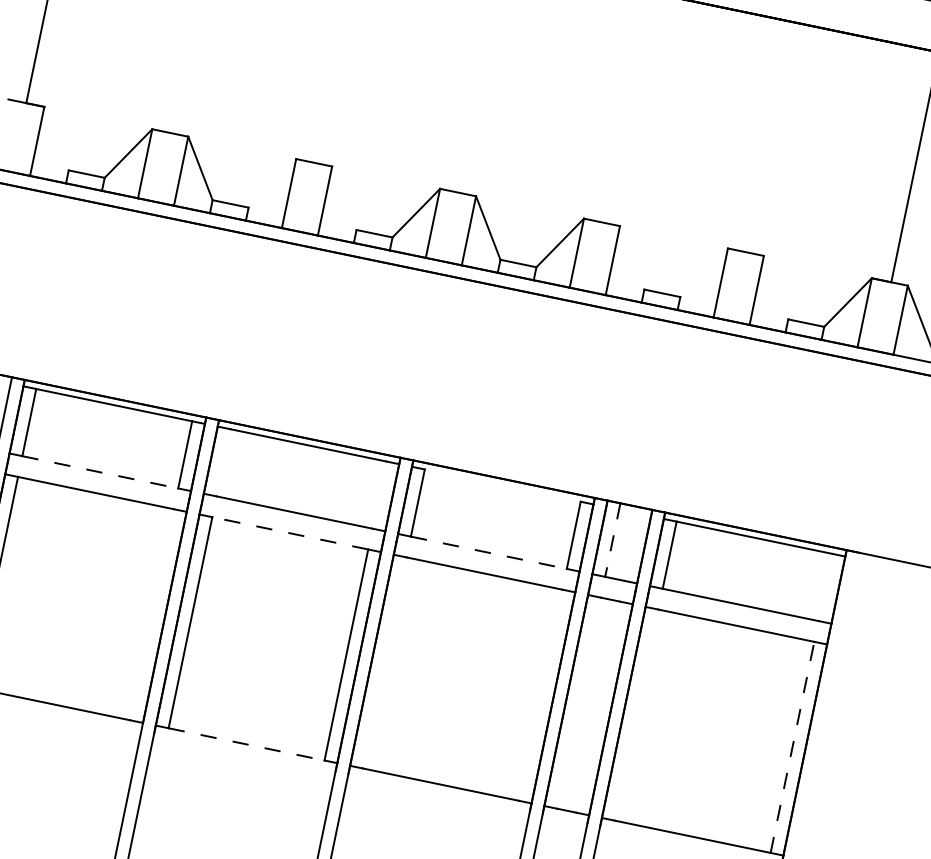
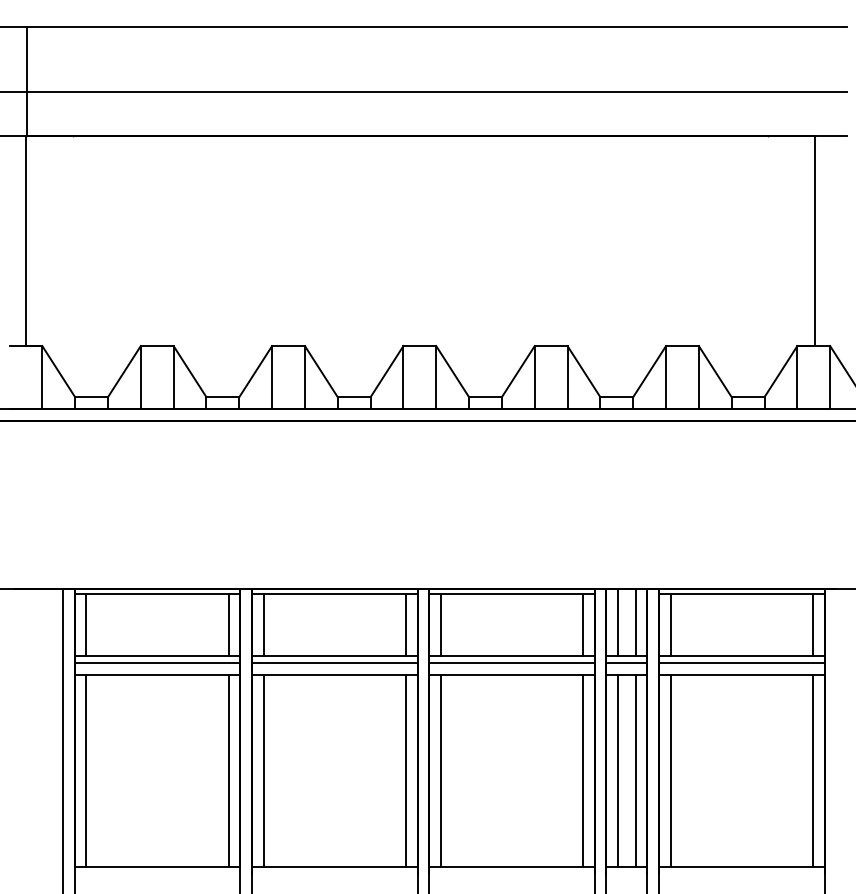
line: (56, 138) -> (58, 371), added
line: (272, 183) -> (255, 371), added
line: (343, 197) -> (320, 371), added
line: (631, 257) -> (583, 371), added
line: (704, 272) -> (649, 371), added
line: (775, 287) -> (714, 371), added
line: (223, 462) -> (263, 624), added
line: (100, 472) -> (157, 655), dashed -> solid
line: (98, 479) -> (157, 662), added
line: (502, 485) -> (511, 594), added
line: (379, 494) -> (405, 624), added
line: (292, 520) -> (334, 662), added
line: (290, 533) -> (334, 674), dashed -> solid
line: (613, 540) -> (618, 622), dashed -> solid
line: (631, 543) -> (635, 621), added
line: (489, 552) -> (512, 655), dashed -> solid
line: (486, 560) -> (511, 662), added
line: (612, 586) -> (626, 662), added
line: (825, 586) -> (812, 624), added
line: (738, 612) -> (741, 662), added
line: (152, 614) -> (228, 770), added
line: (384, 662) -> (440, 770), added
line: (541, 694) -> (583, 770), added
line: (579, 702) -> (618, 770), added
line: (598, 706) -> (635, 770), added
line: (636, 714) -> (670, 770), added
line: (247, 744) -> (335, 867), dashed -> solid
line: (792, 746) -> (812, 770), dashed -> solid

